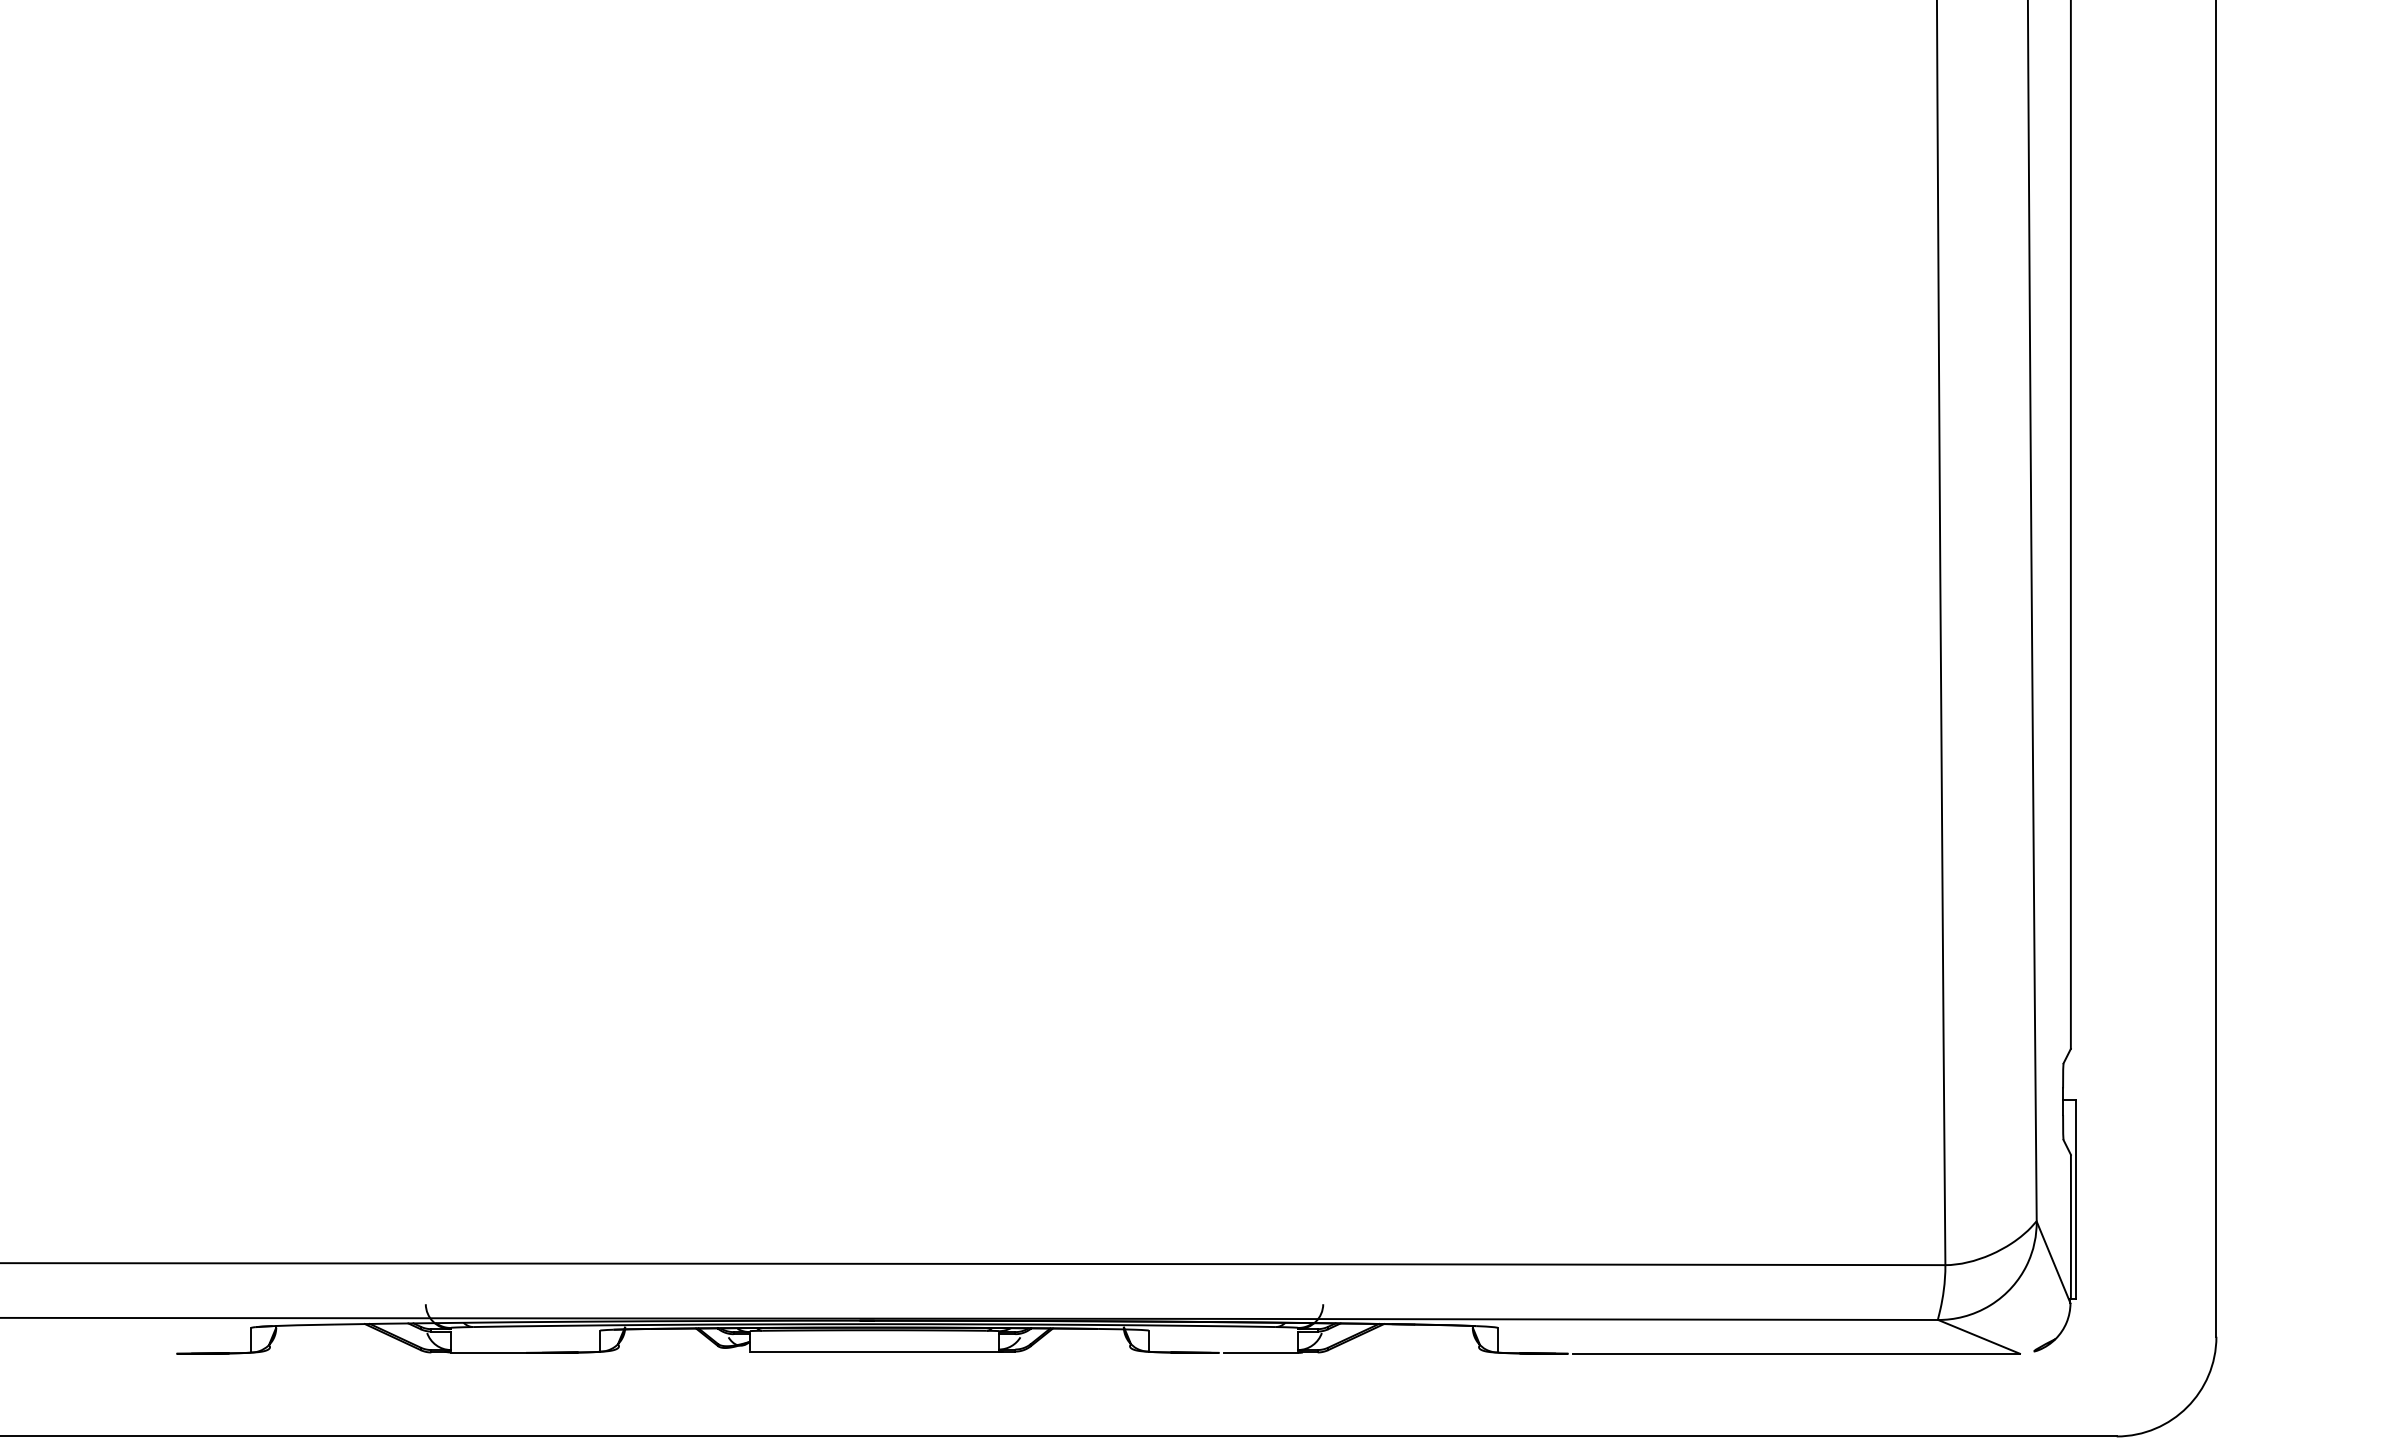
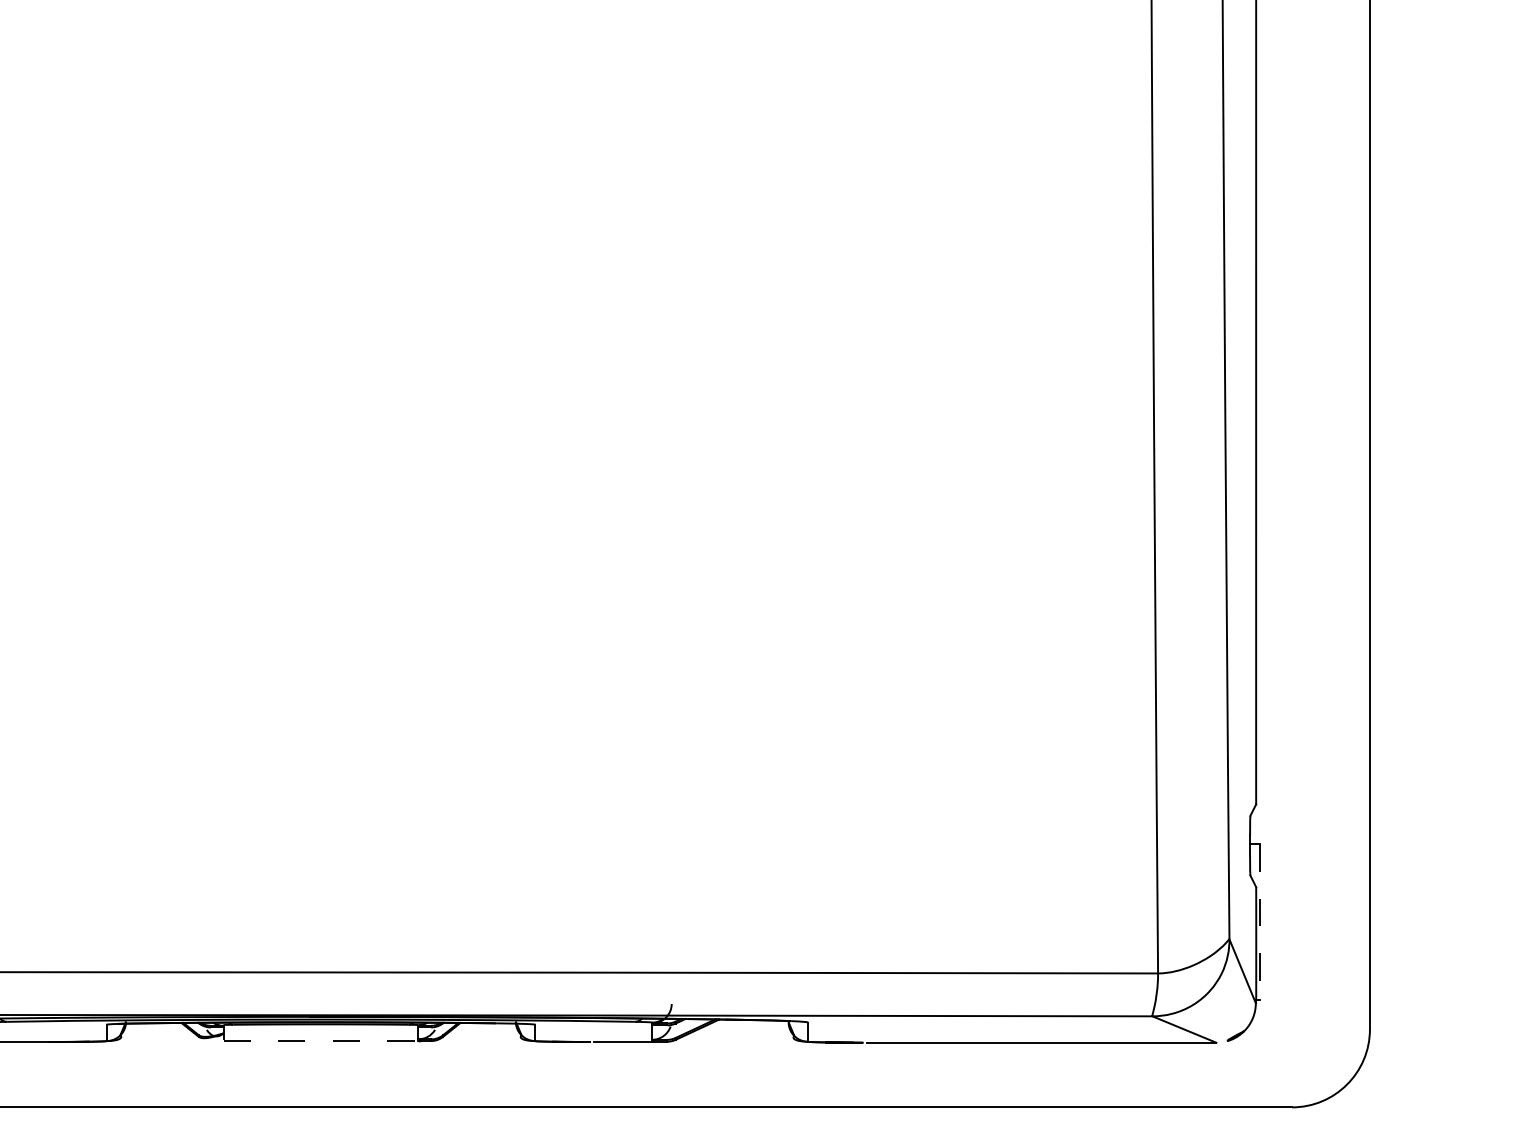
line: (2076, 1199) -> (1260, 922), solid -> dashed
line: (874, 1352) -> (320, 1041), solid -> dashed

